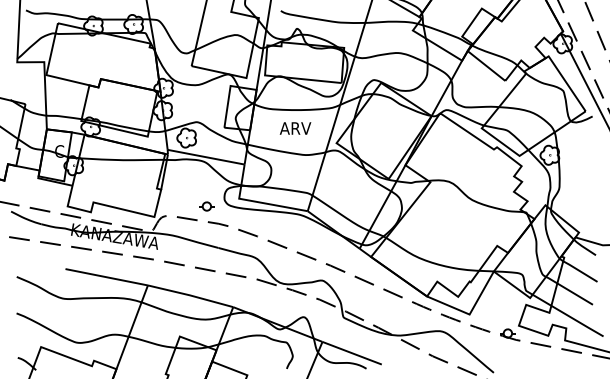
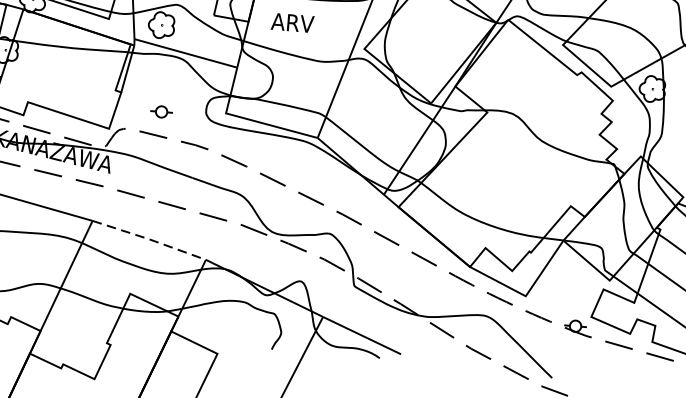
text: (295, 128) -> (292, 22), moved
part: (206, 206) -> (161, 111), moved
line: (190, 295) -> (149, 239), solid -> dashed

